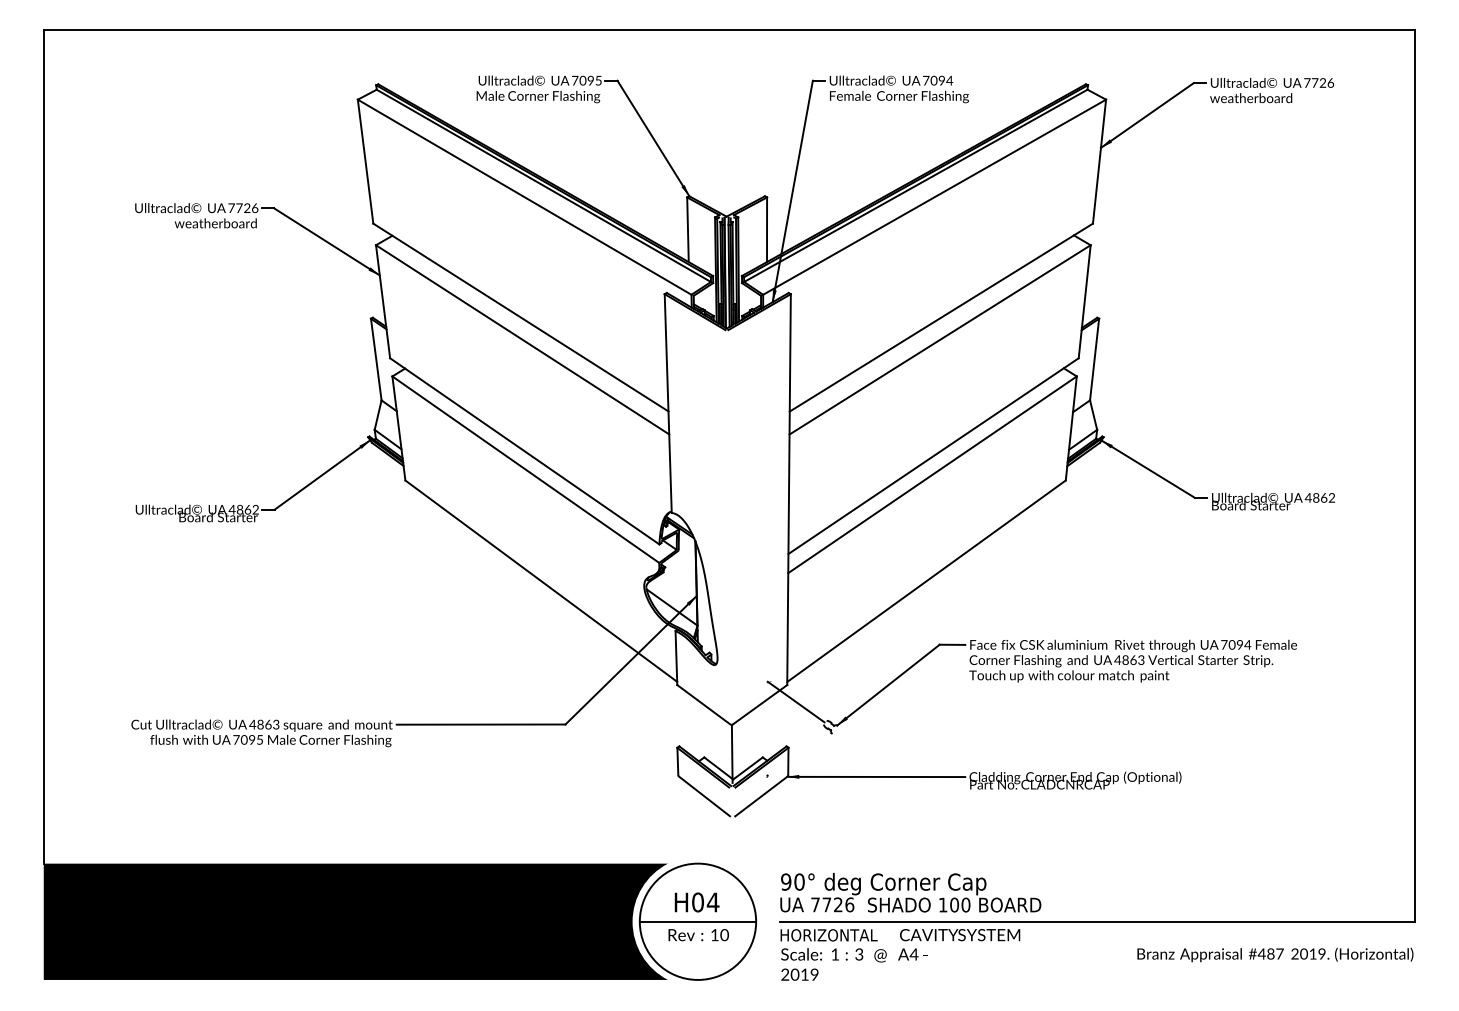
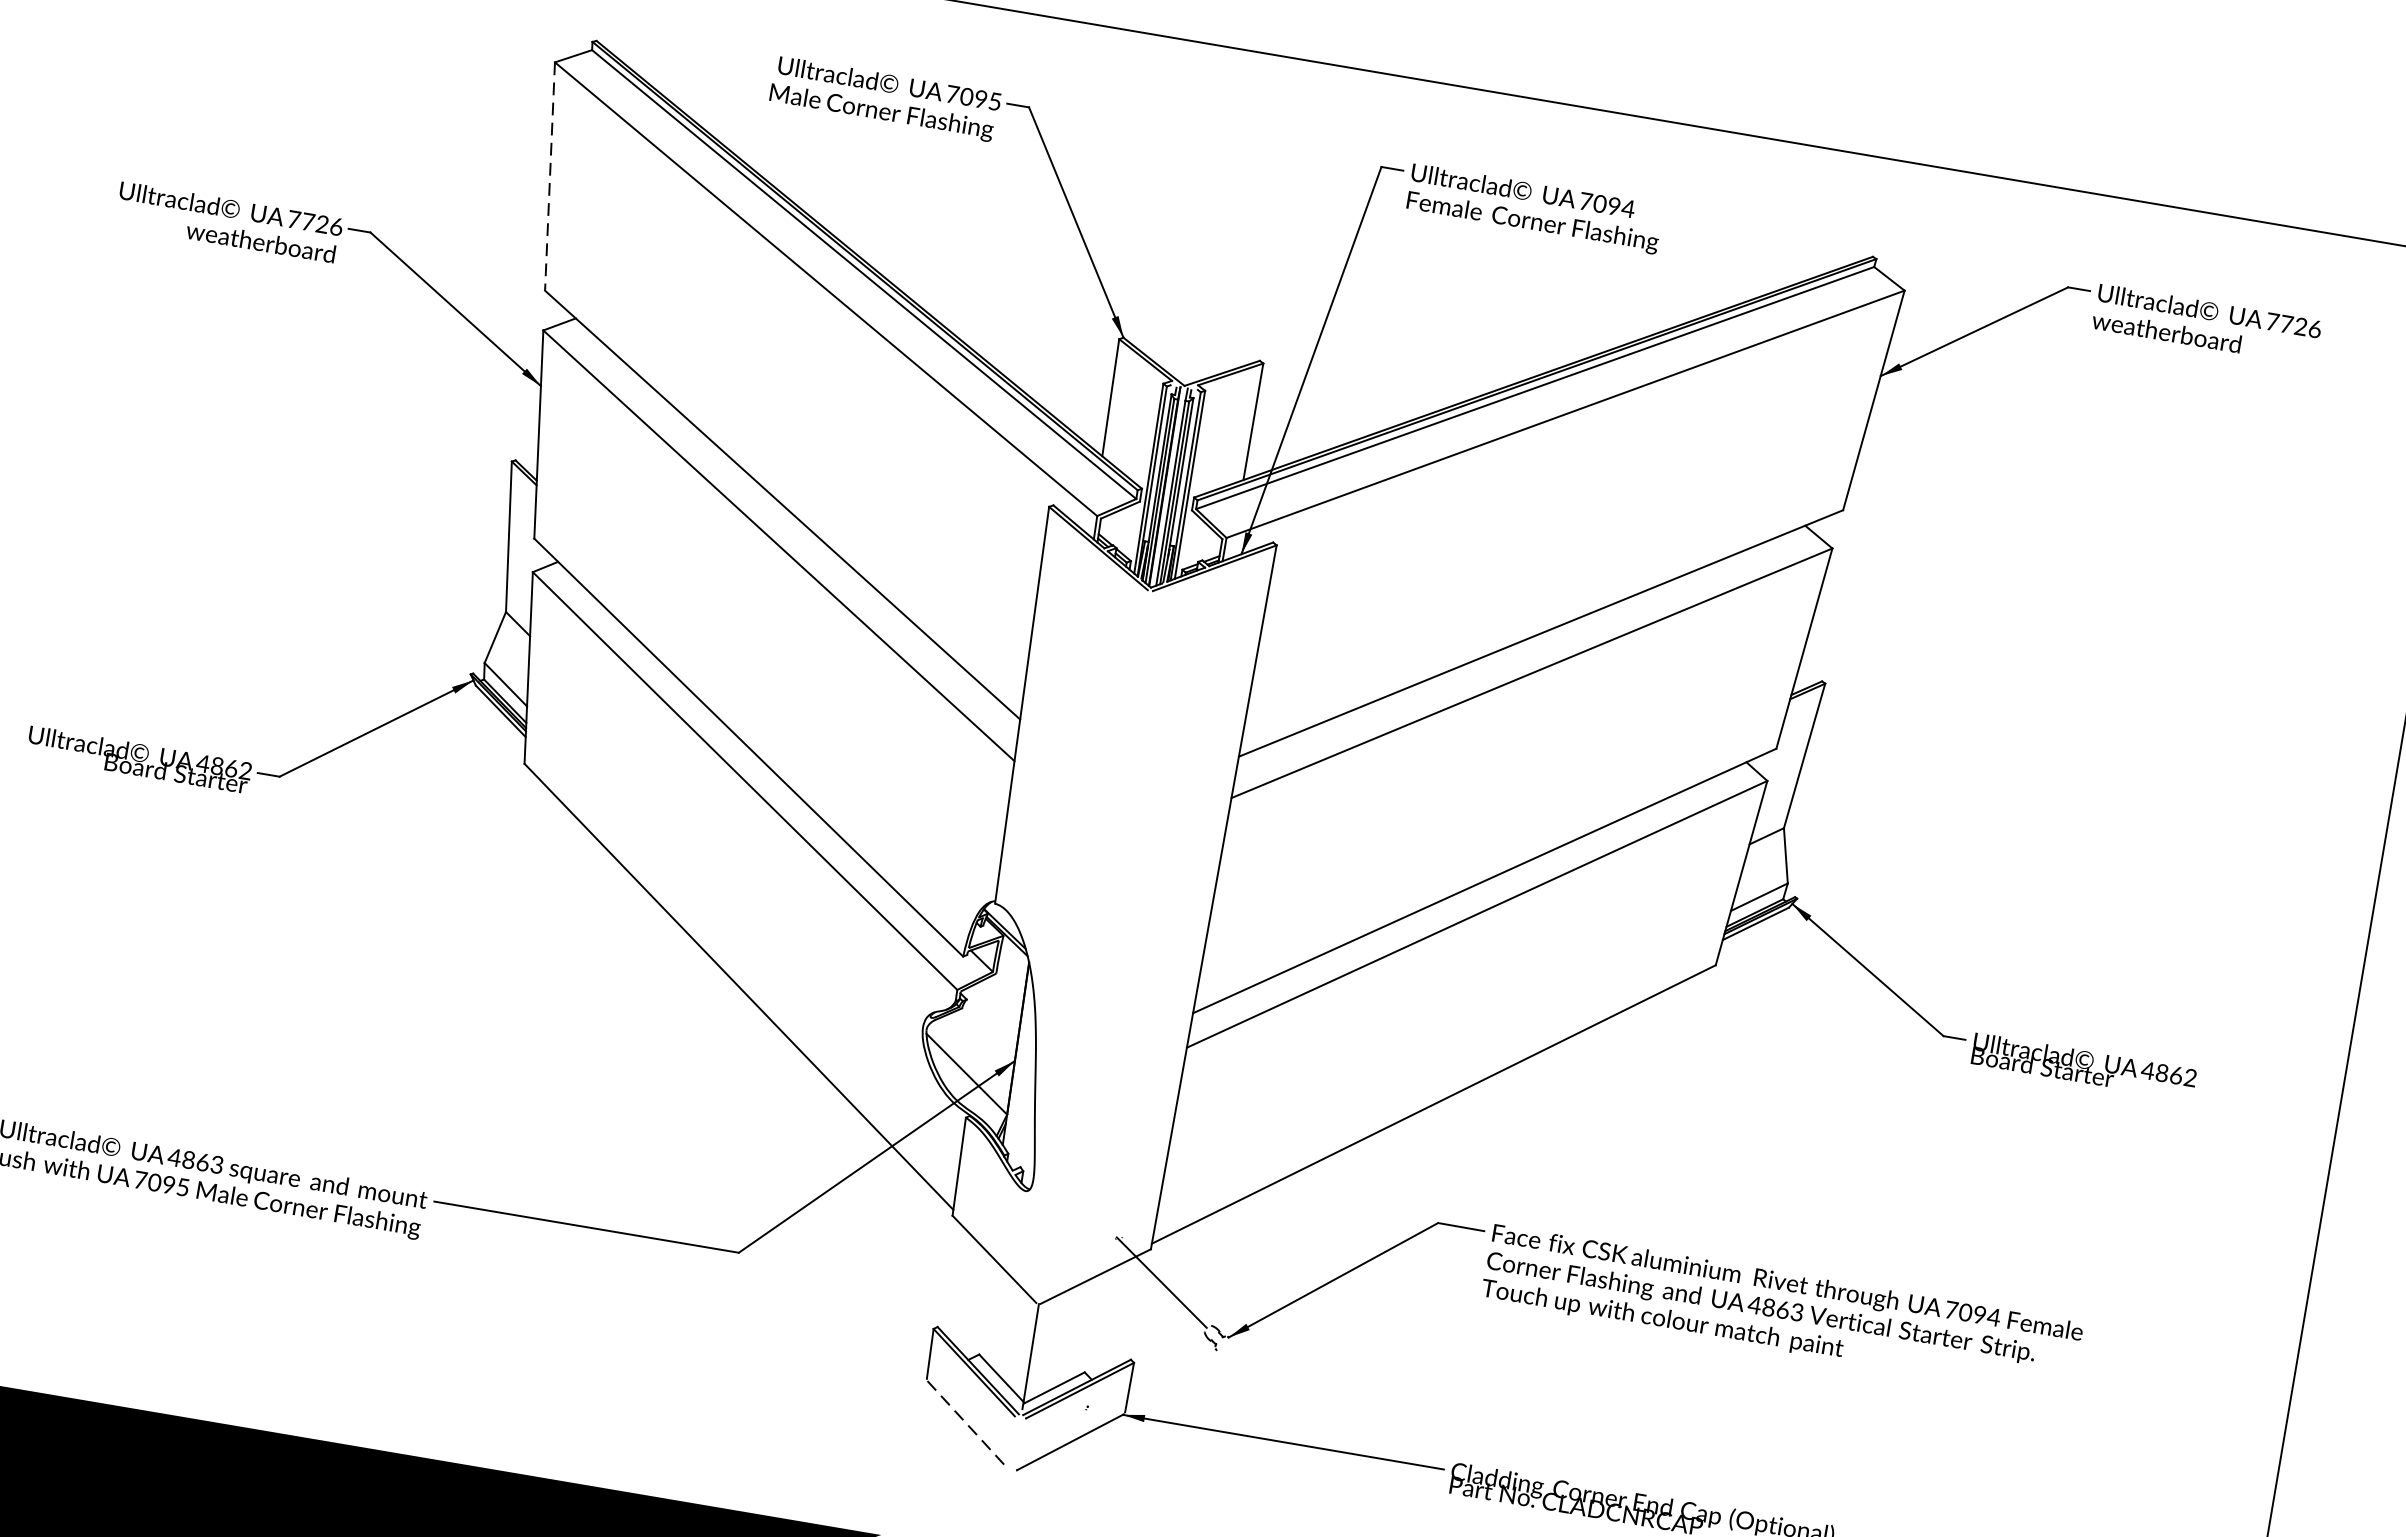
line: (365, 162) -> (549, 178), solid -> dashed
line: (704, 796) -> (967, 1425), solid -> dashed

